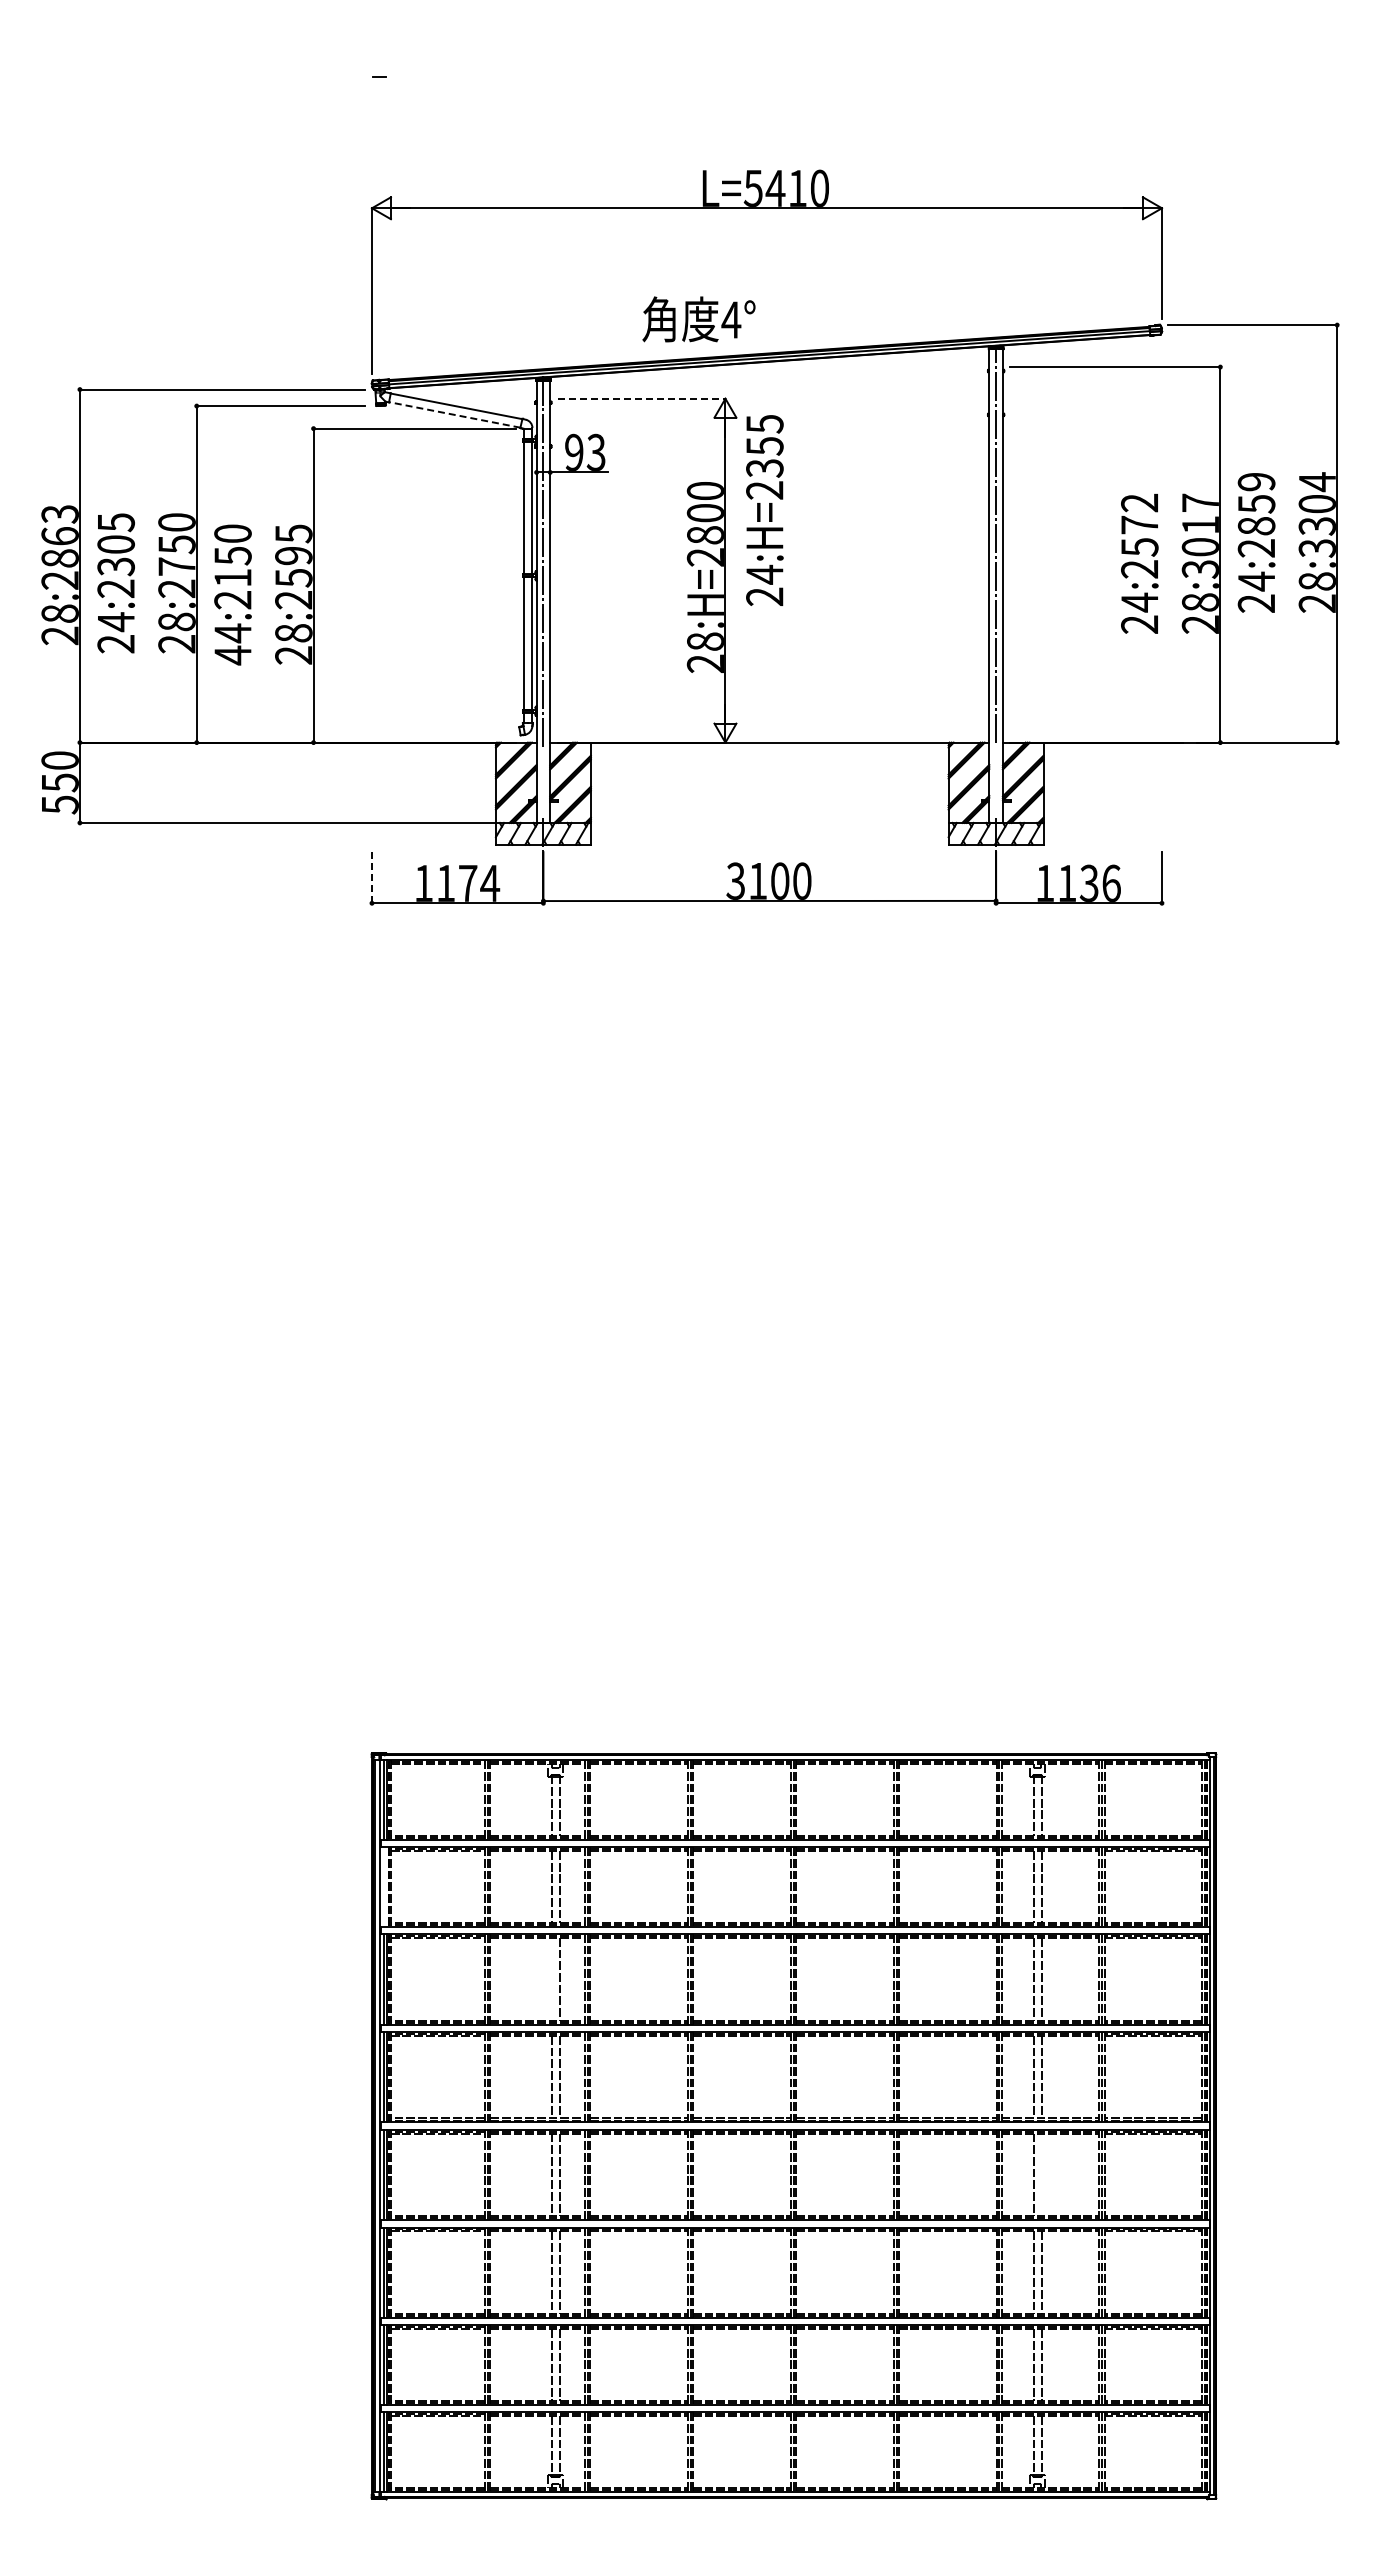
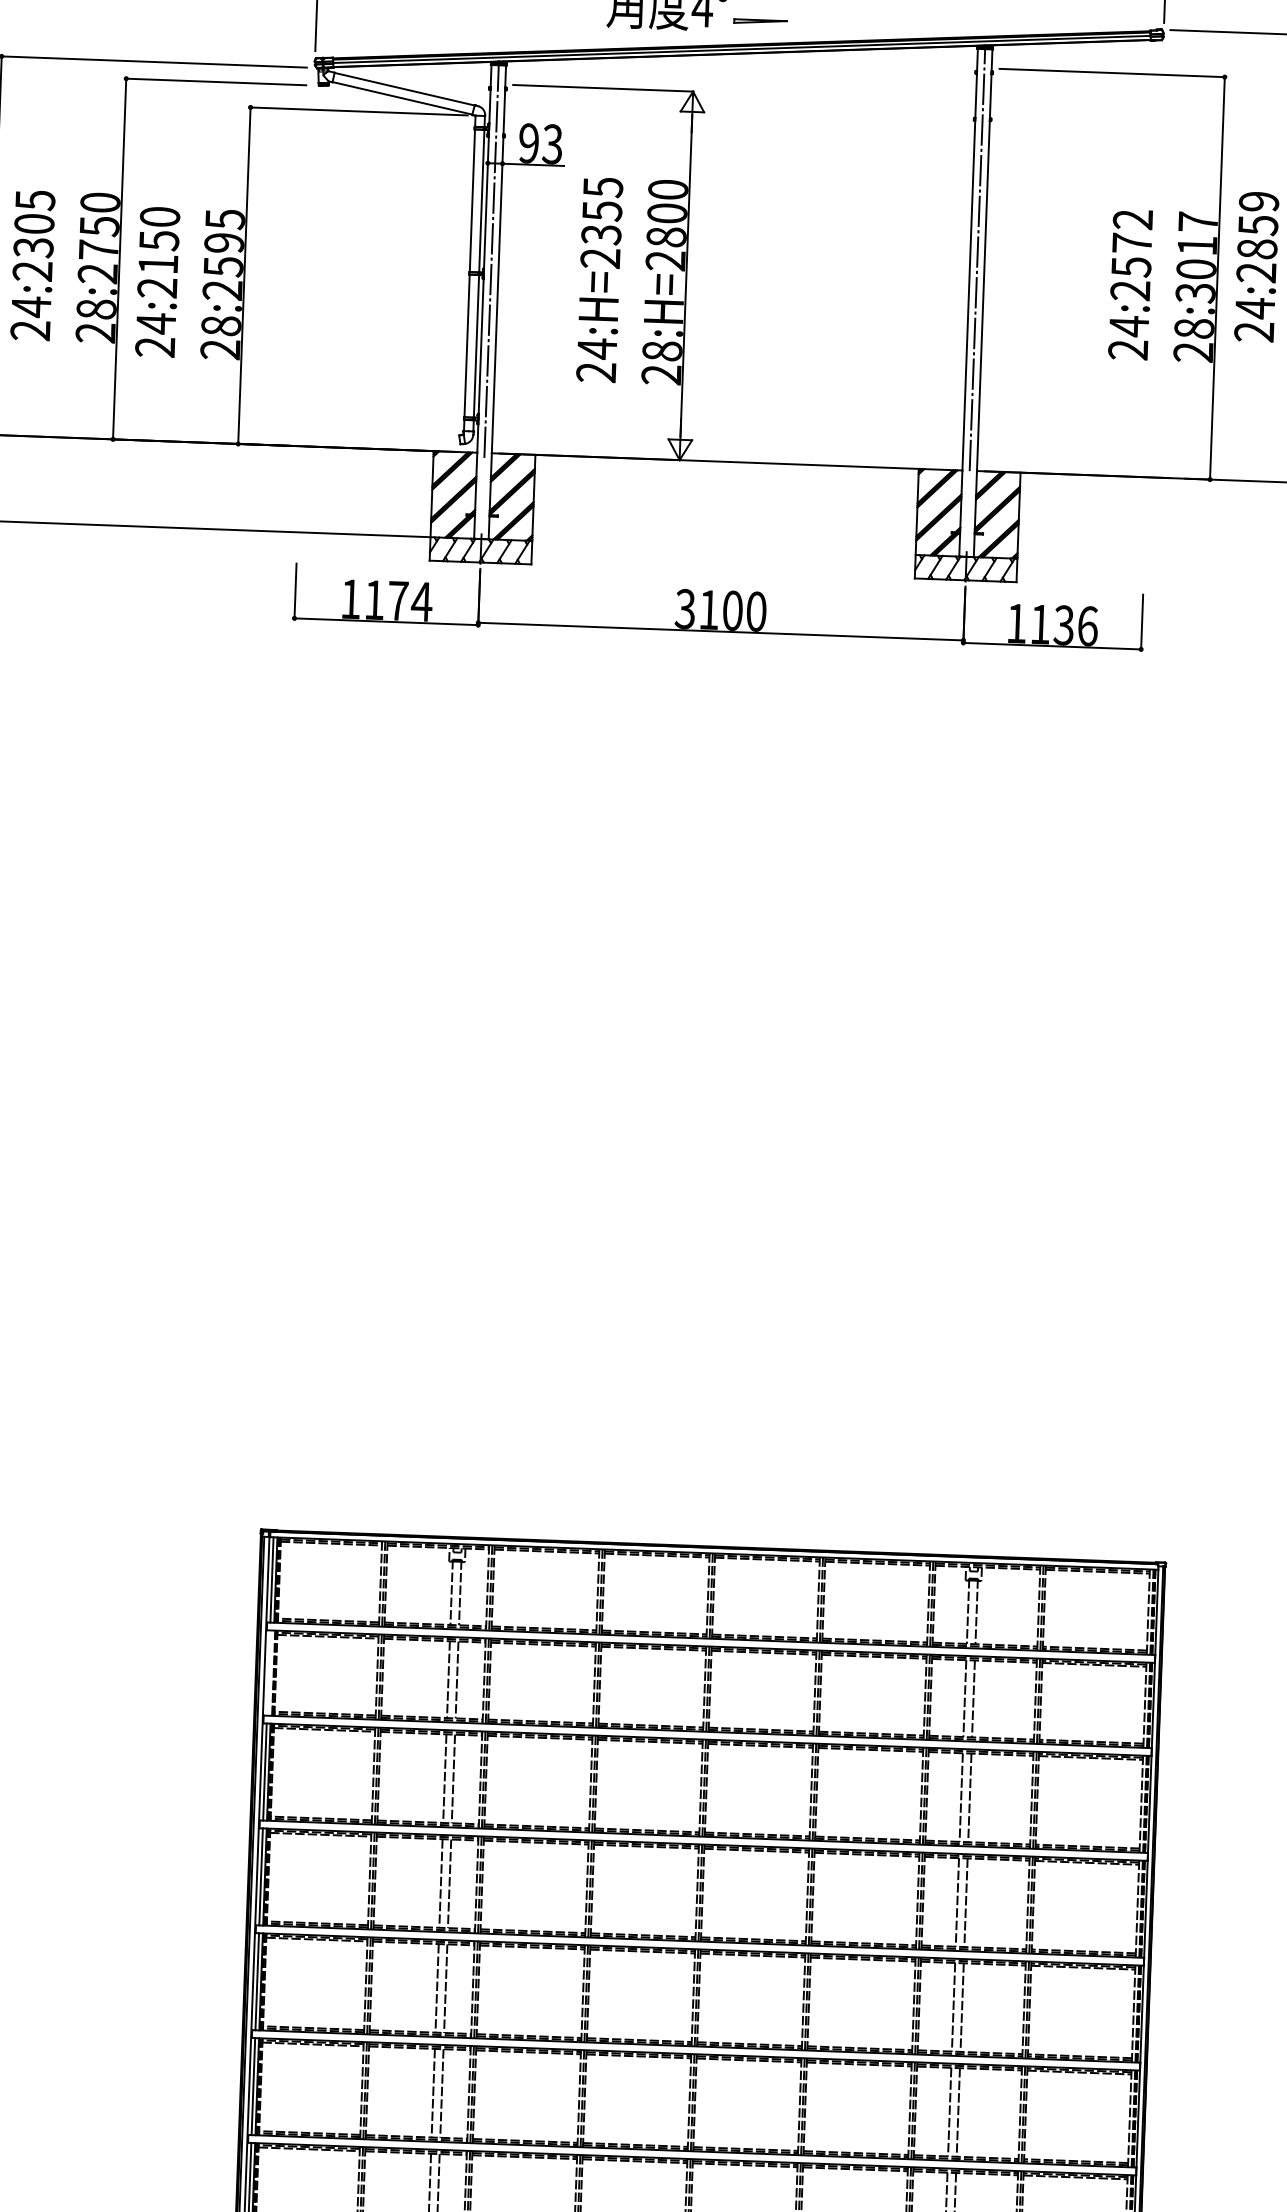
part: (785, 331) -> (760, 21), added
line: (642, 398) -> (604, 88), dashed -> solid
line: (454, 414) -> (402, 97), dashed -> solid
text: (764, 510) -> (599, 280), moved
text: (232, 655) -> (154, 347), 44:2150 -> 24:2150
line: (371, 877) -> (295, 590), dashed -> solid
line: (551, 1978) -> (444, 1777), added
line: (1041, 2174) -> (962, 2007), added

